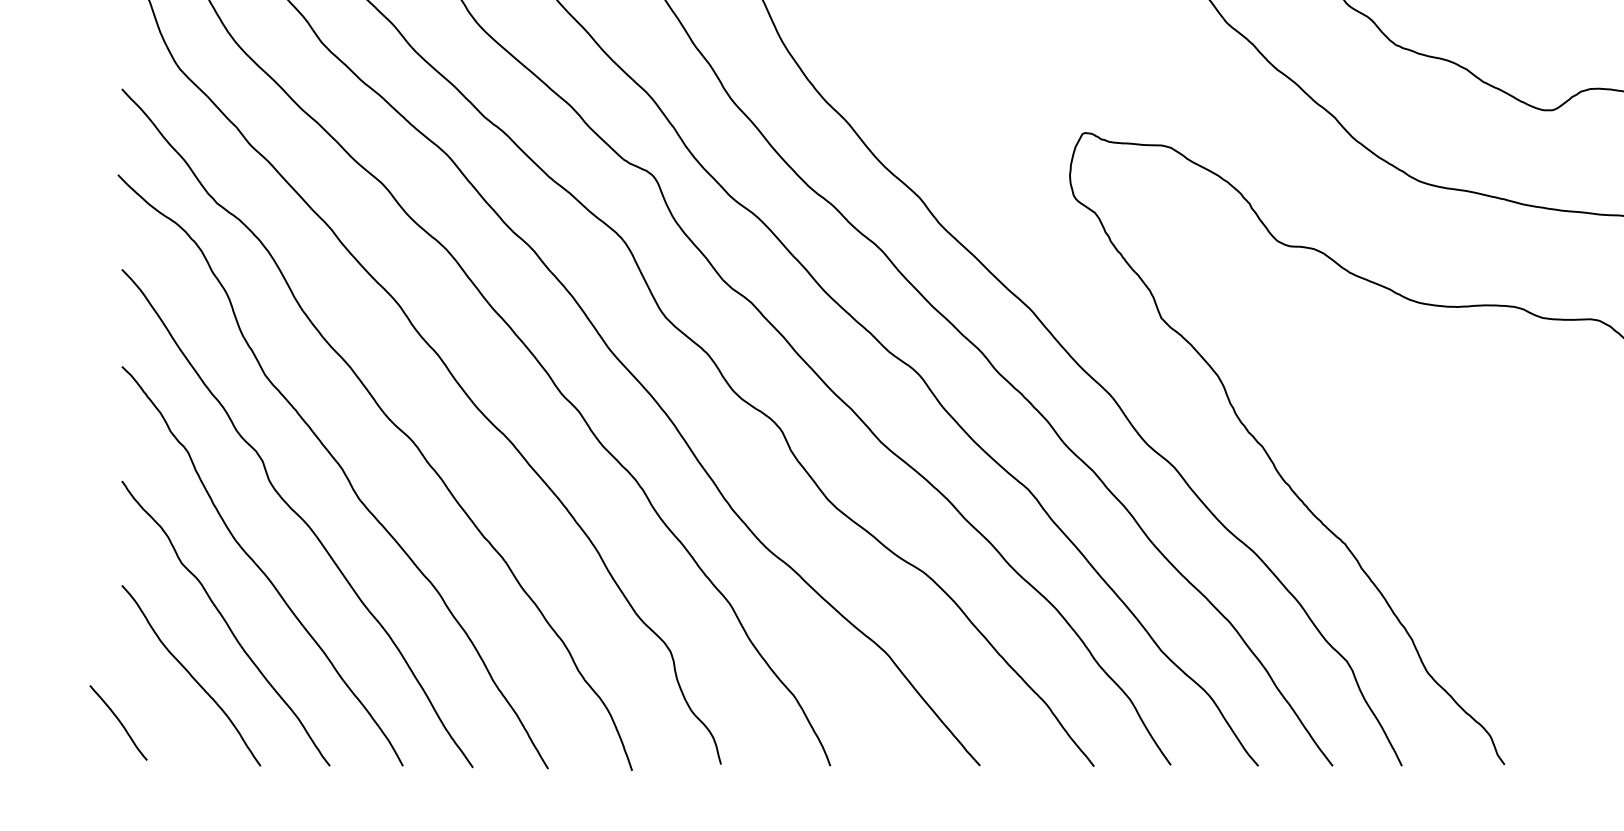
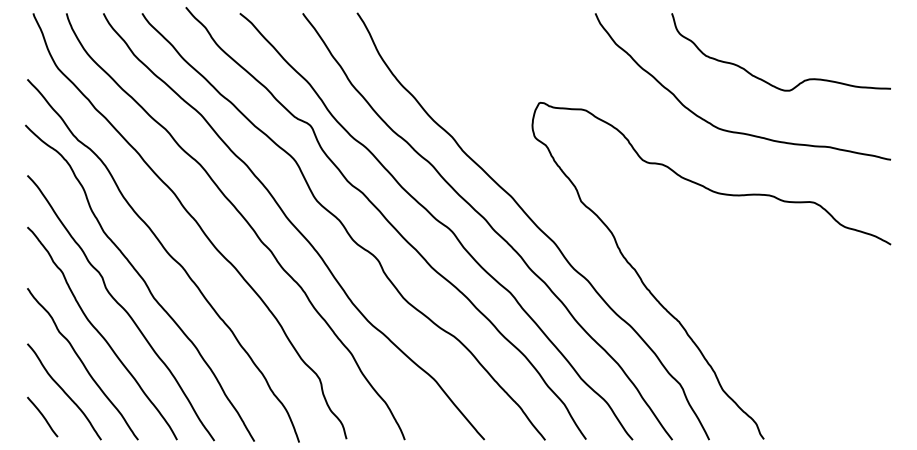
curve: (118, 721) -> (42, 416), moved

